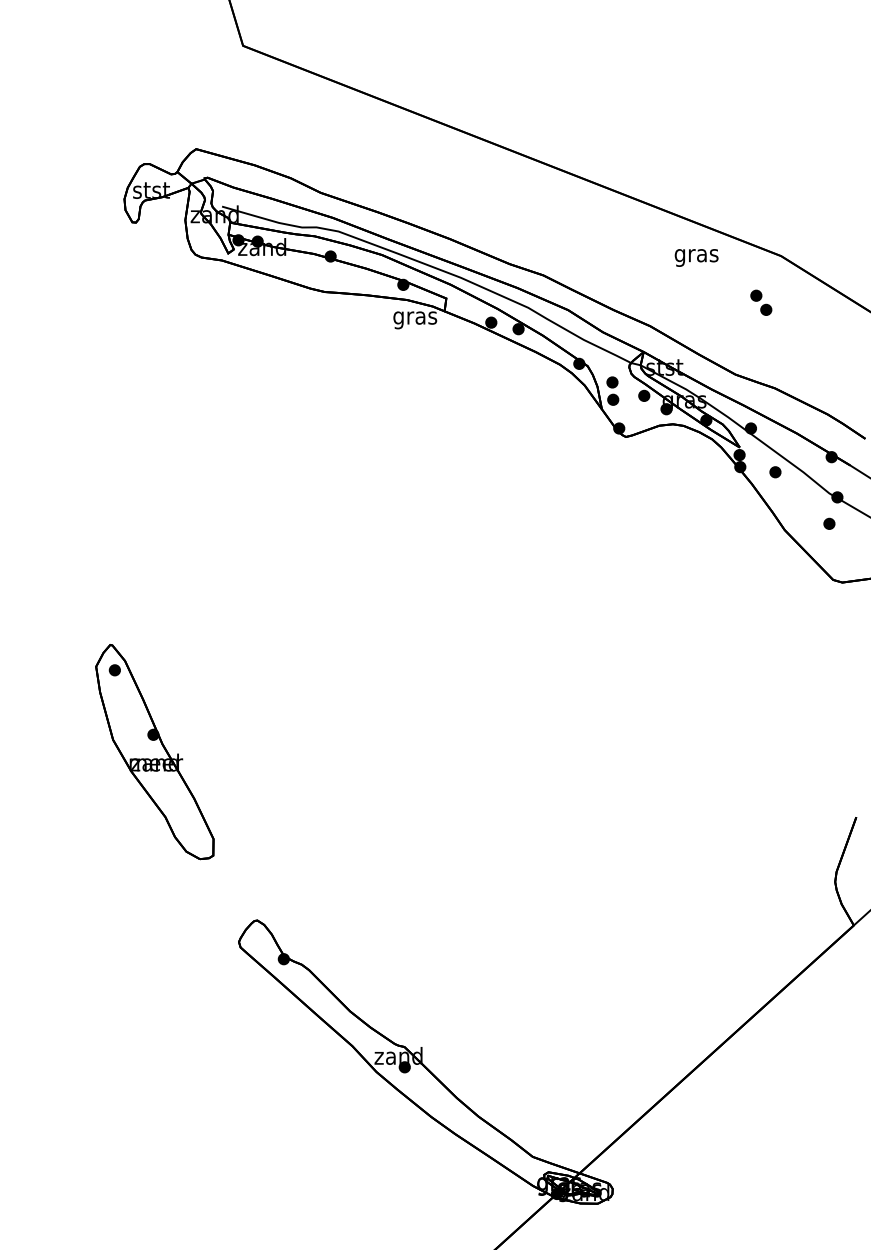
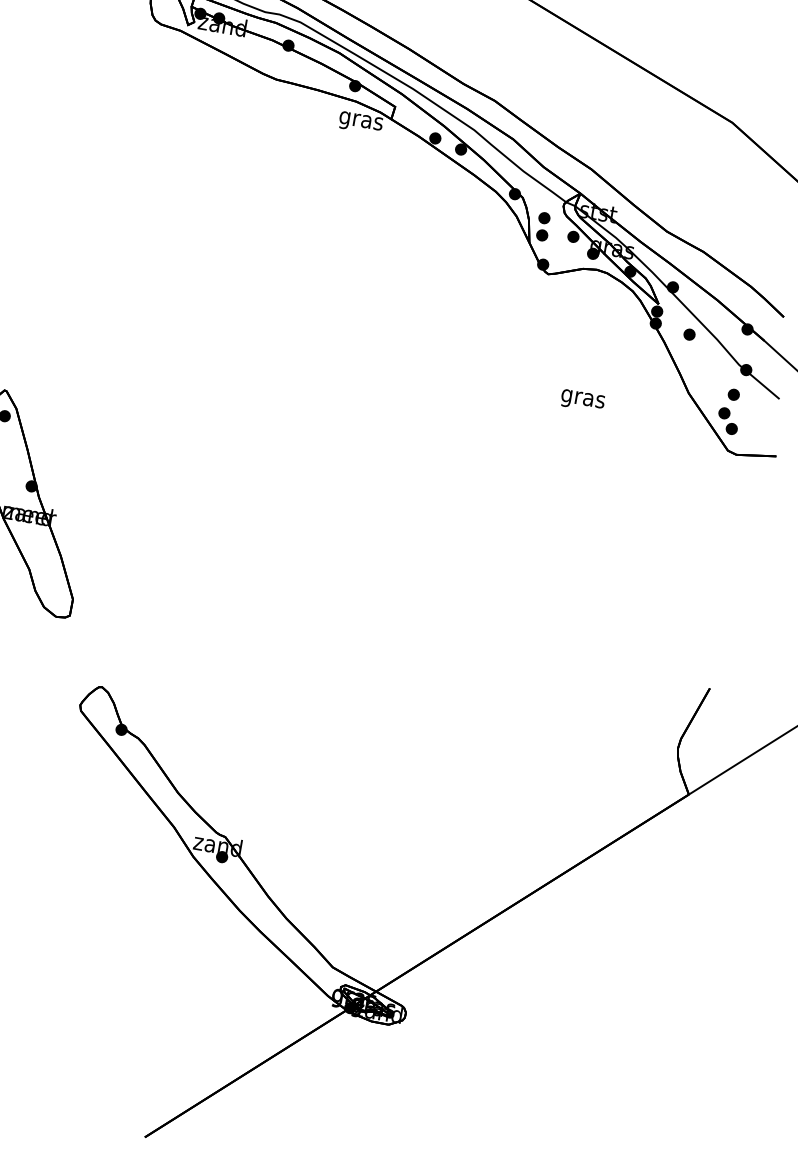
text: (696, 257) -> (582, 400), moved
part: (761, 302) -> (728, 420), moved

